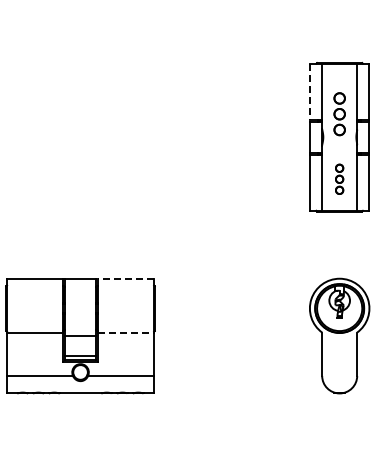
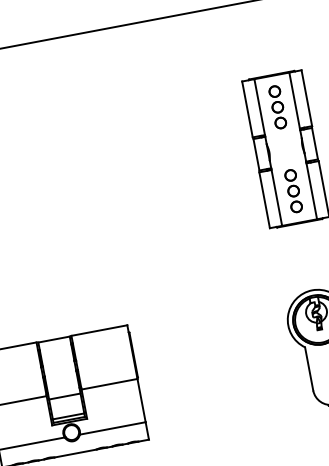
line: (309, 92) -> (247, 110), dashed -> solid
part: (339, 114) -> (277, 107), moved
part: (339, 179) -> (293, 191), size x1.43
line: (125, 278) -> (98, 330), dashed -> solid
line: (126, 332) -> (109, 384), dashed -> solid

